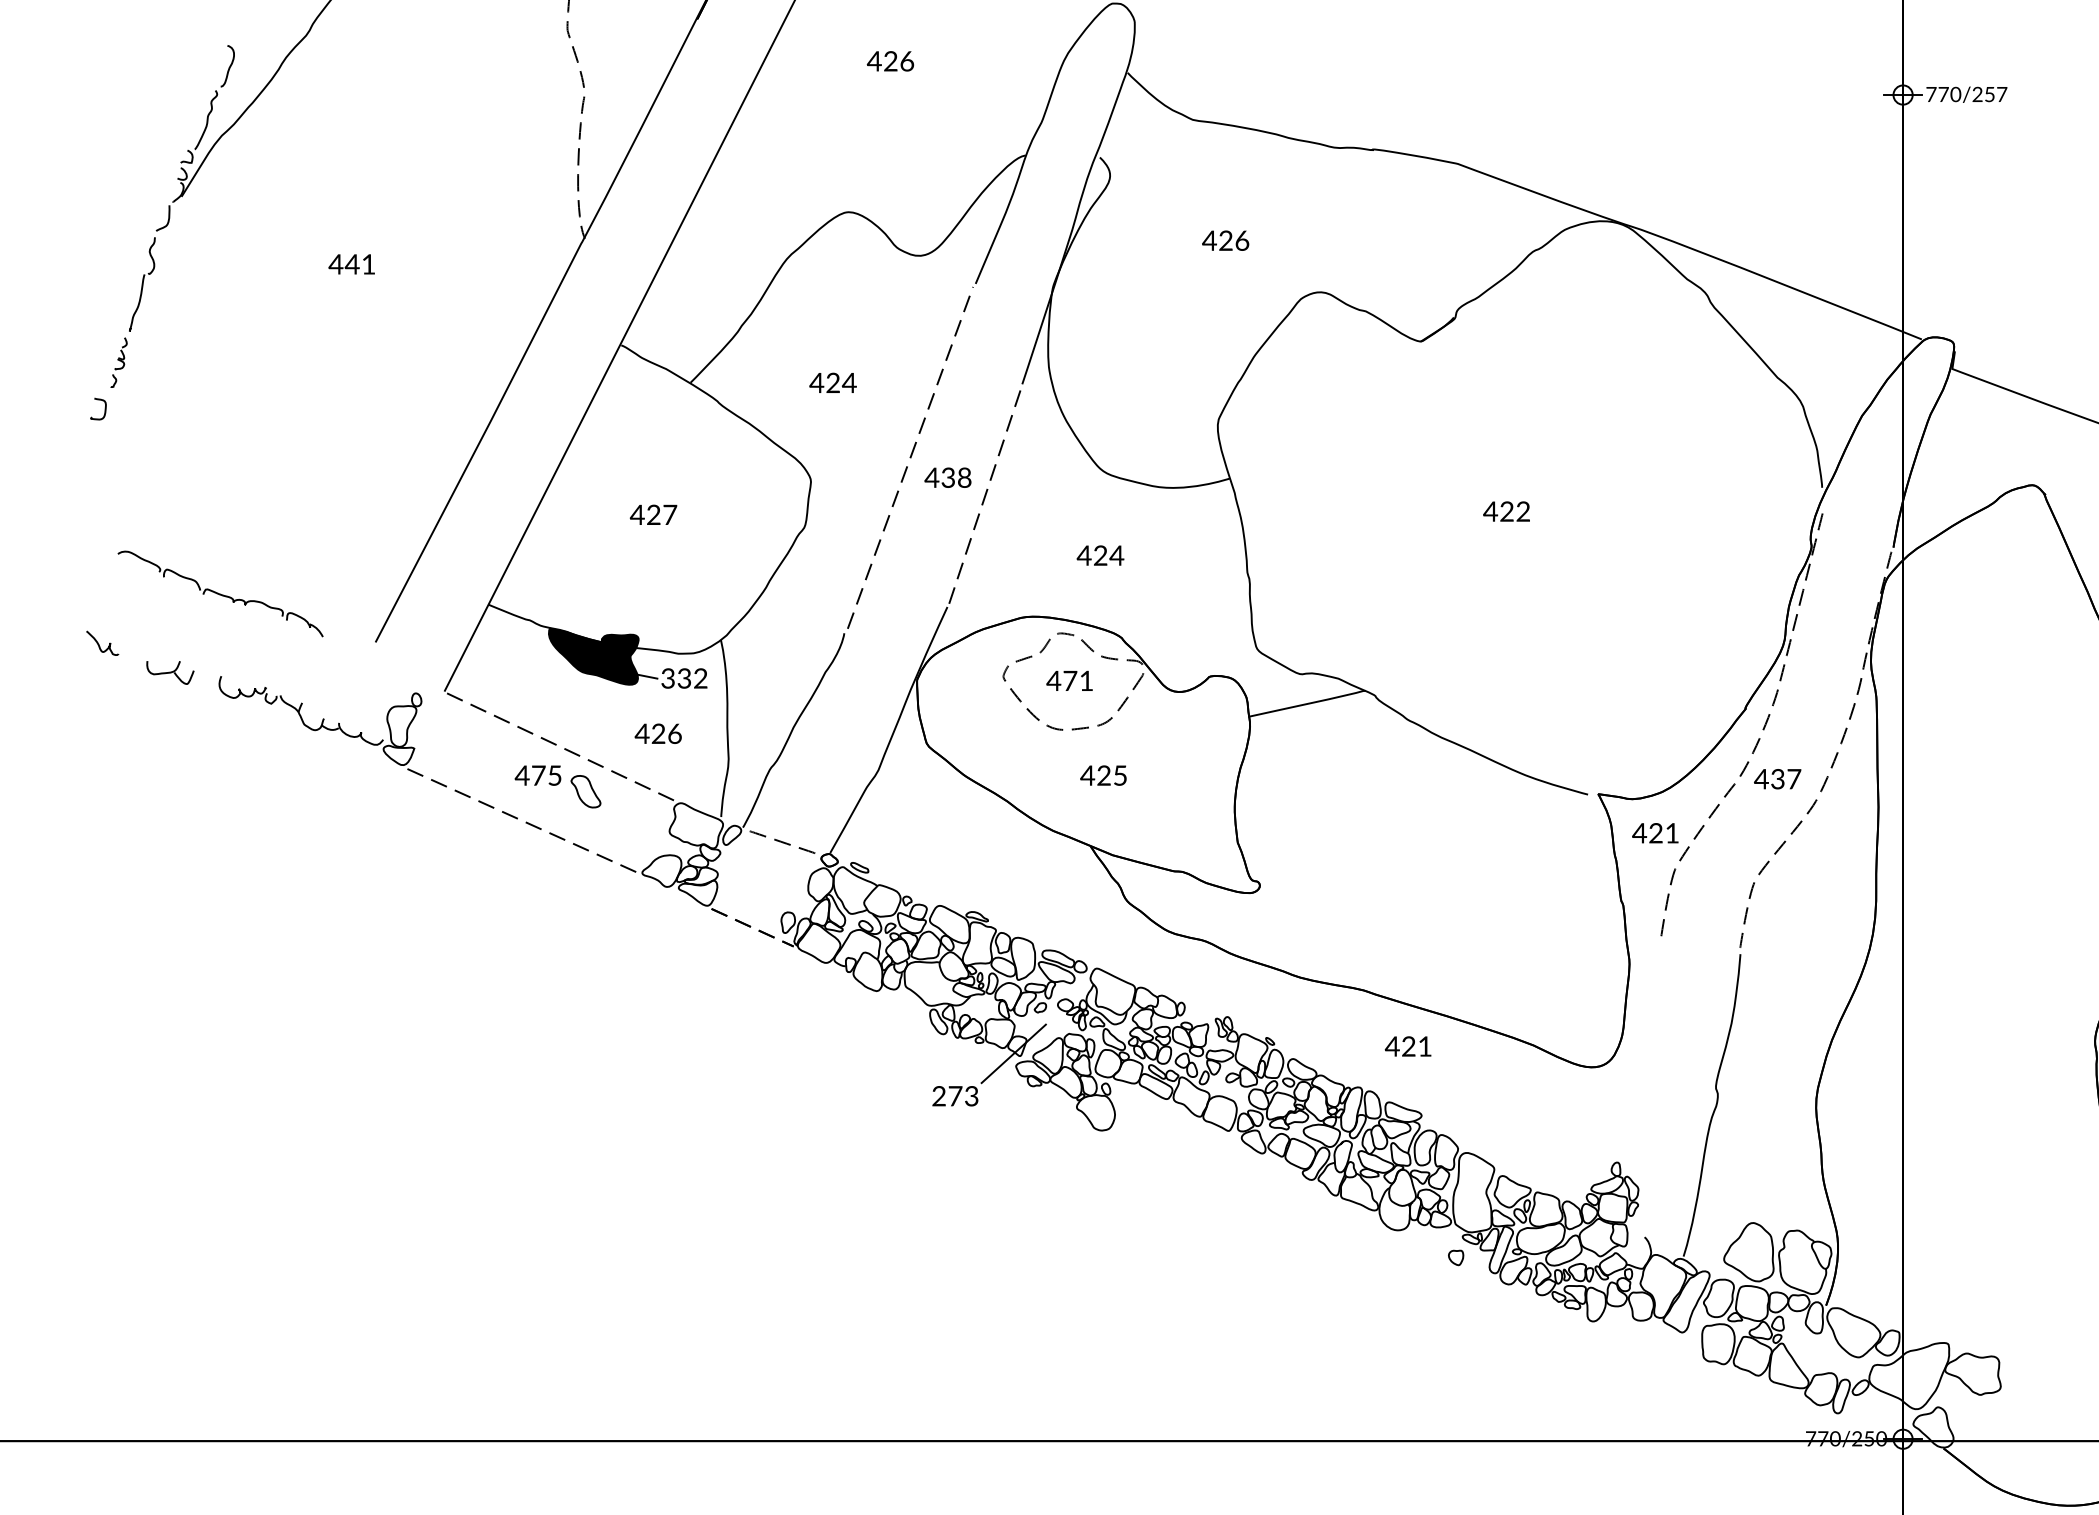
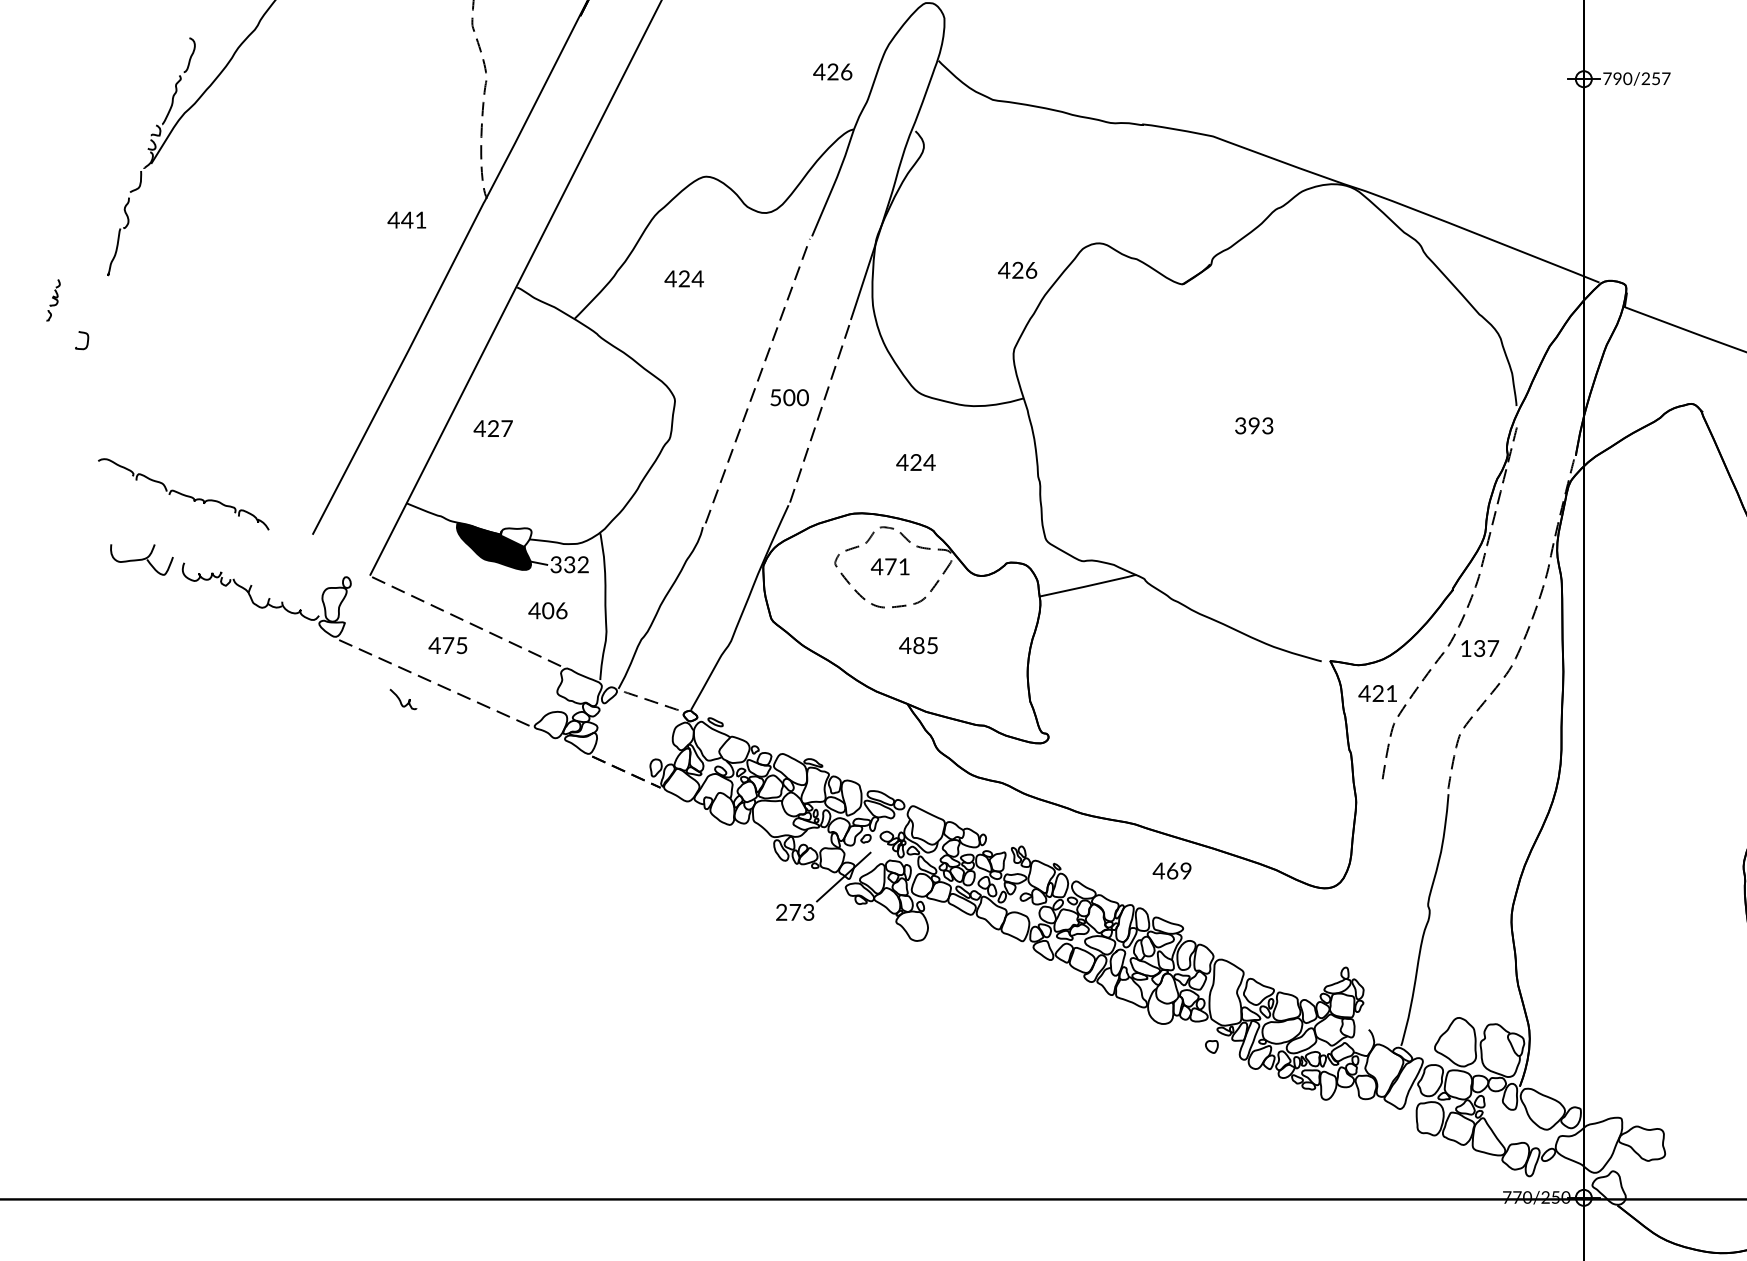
text: (890, 61) -> (832, 72), moved
text: (1943, 93) -> (1617, 77), 770/257 -> 790/257
text: (1225, 240) -> (1017, 270), moved
text: (351, 264) -> (406, 220), moved
part: (118, 362) -> (52, 300), moved
text: (832, 382) -> (683, 278), moved
text: (947, 477) -> (788, 397), 438 -> 500
text: (1506, 511) -> (1253, 425), 422 -> 393
text: (653, 514) -> (493, 428), moved
curve: (99, 644) -> (400, 700), moved
fill: (619, 649) -> (515, 540), removed
part: (170, 672) -> (141, 559), size x1.6
text: (658, 733) -> (548, 610), 426 -> 406
text: (1103, 776) -> (918, 646), 425 -> 485
text: (1761, 779) -> (1466, 648), 437 -> 137
part: (585, 791) -> (487, 658), removed
text: (1416, 1046) -> (1178, 871), 421 -> 469

